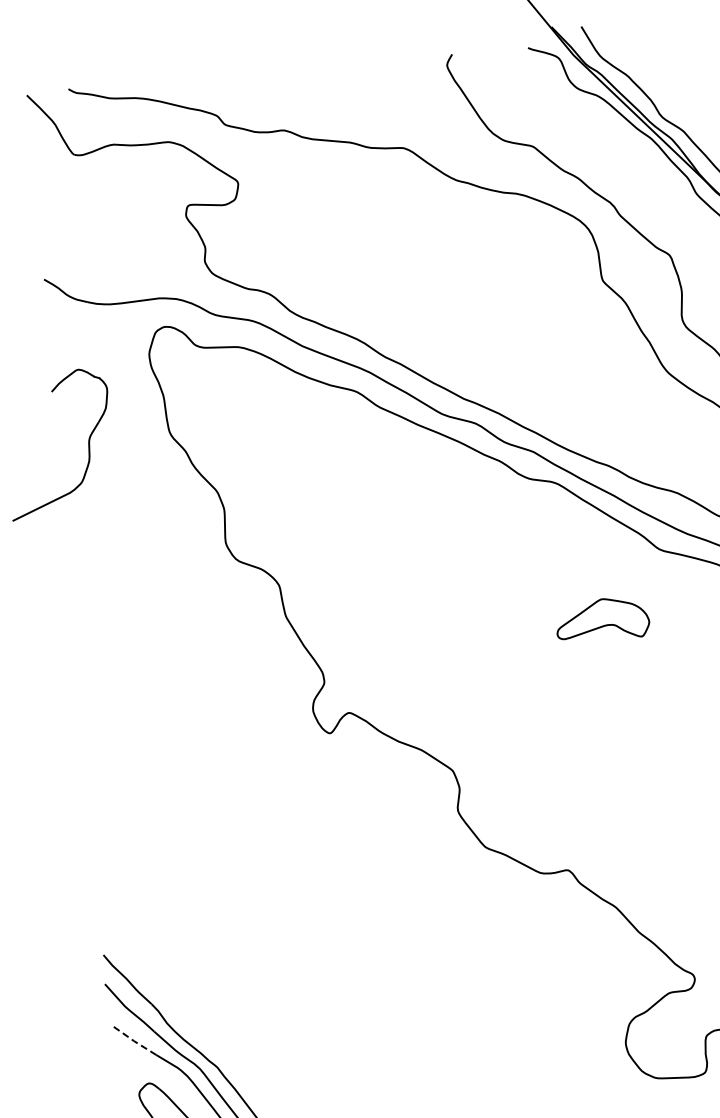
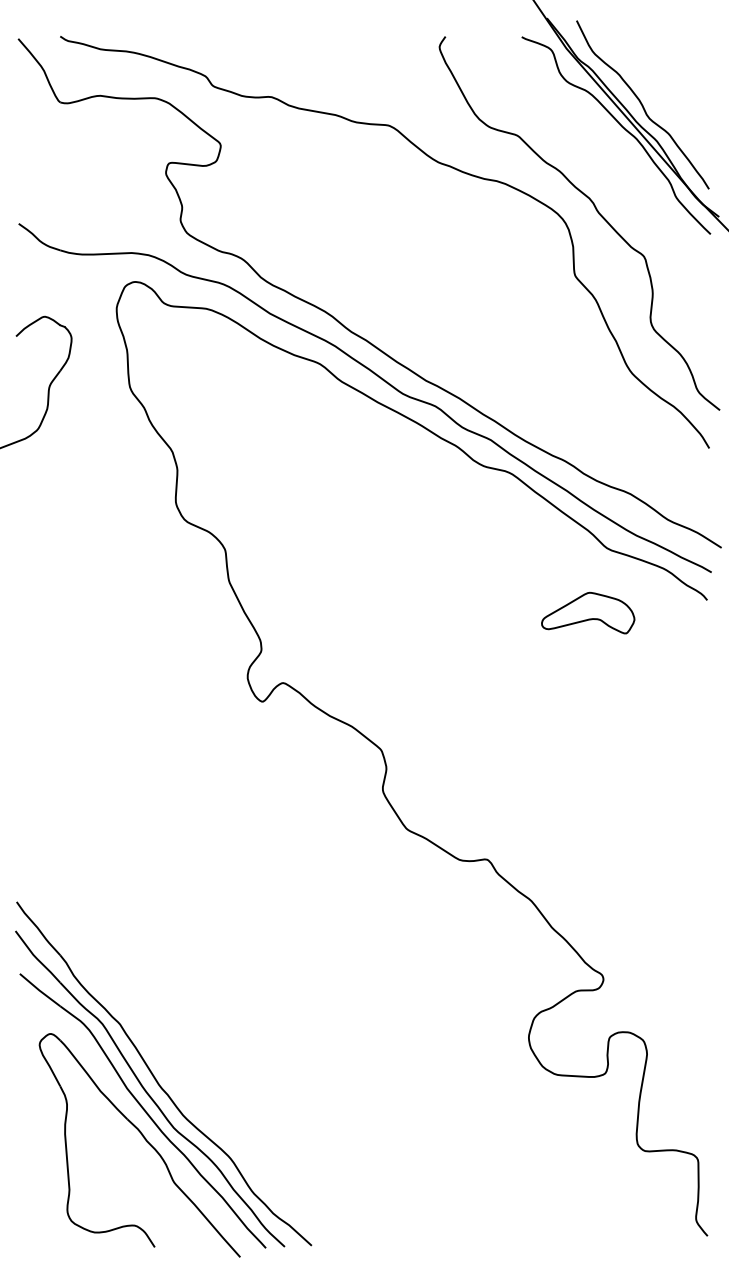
part: (602, 618) -> (588, 612), moved
line: (134, 1041) -> (39, 990), dashed -> solid

